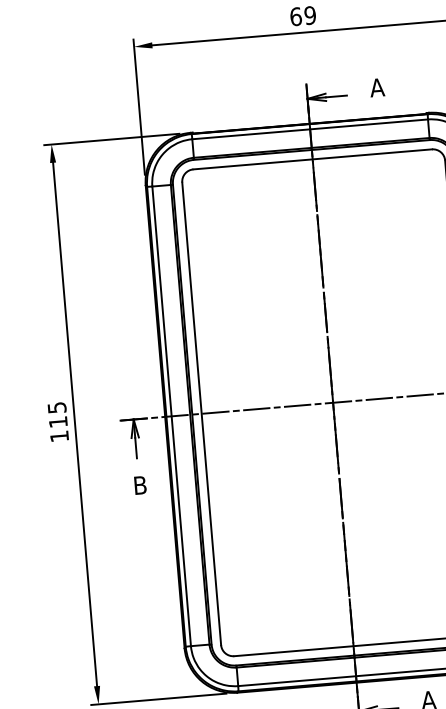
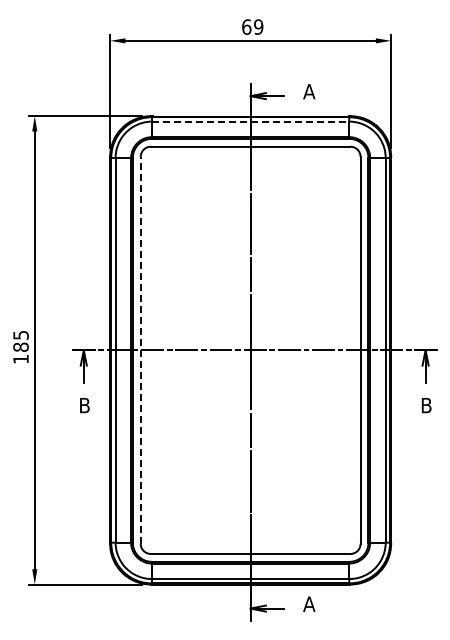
line: (309, 129) -> (250, 121), solid -> dashed
line: (201, 412) -> (140, 349), solid -> dashed
text: (57, 421) -> (20, 346), 115 -> 185

